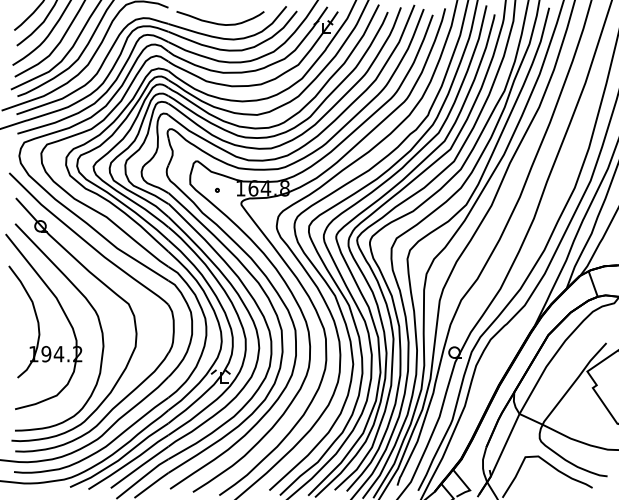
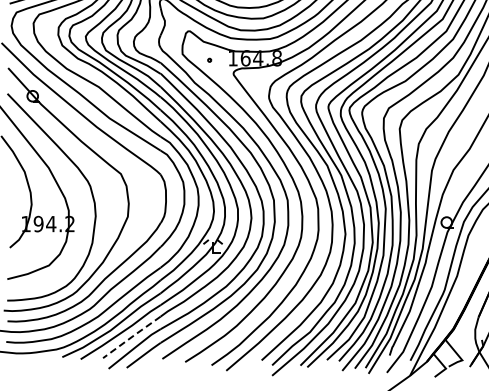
line: (139, 467) -> (131, 337), solid -> dashed

